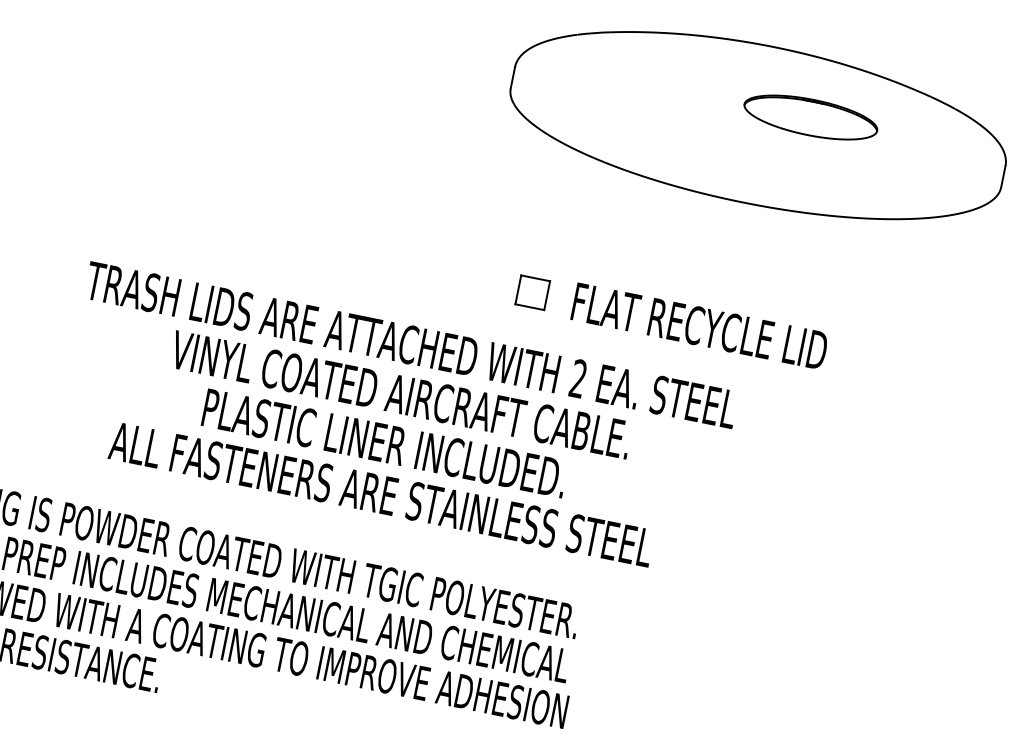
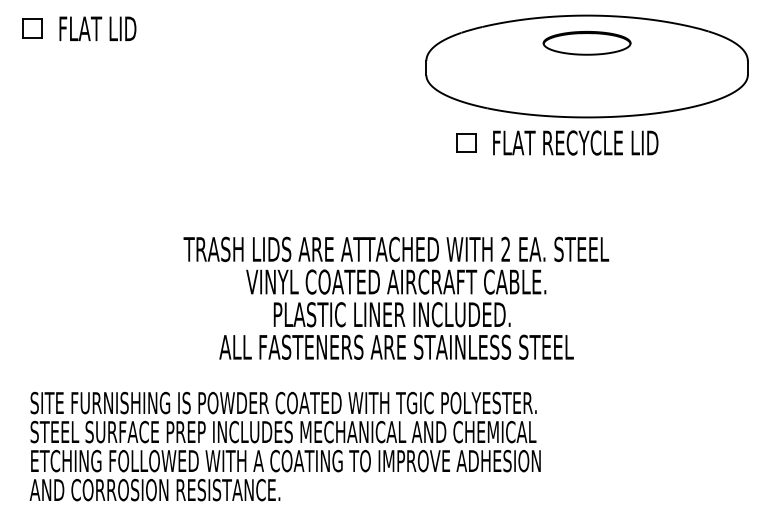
part: (809, 117) -> (586, 43), moved
part: (672, 320) -> (557, 142), moved

